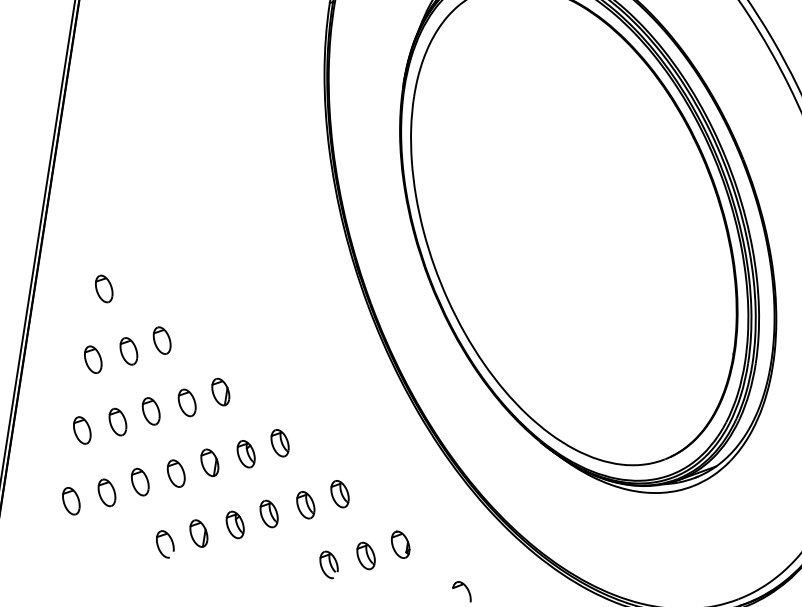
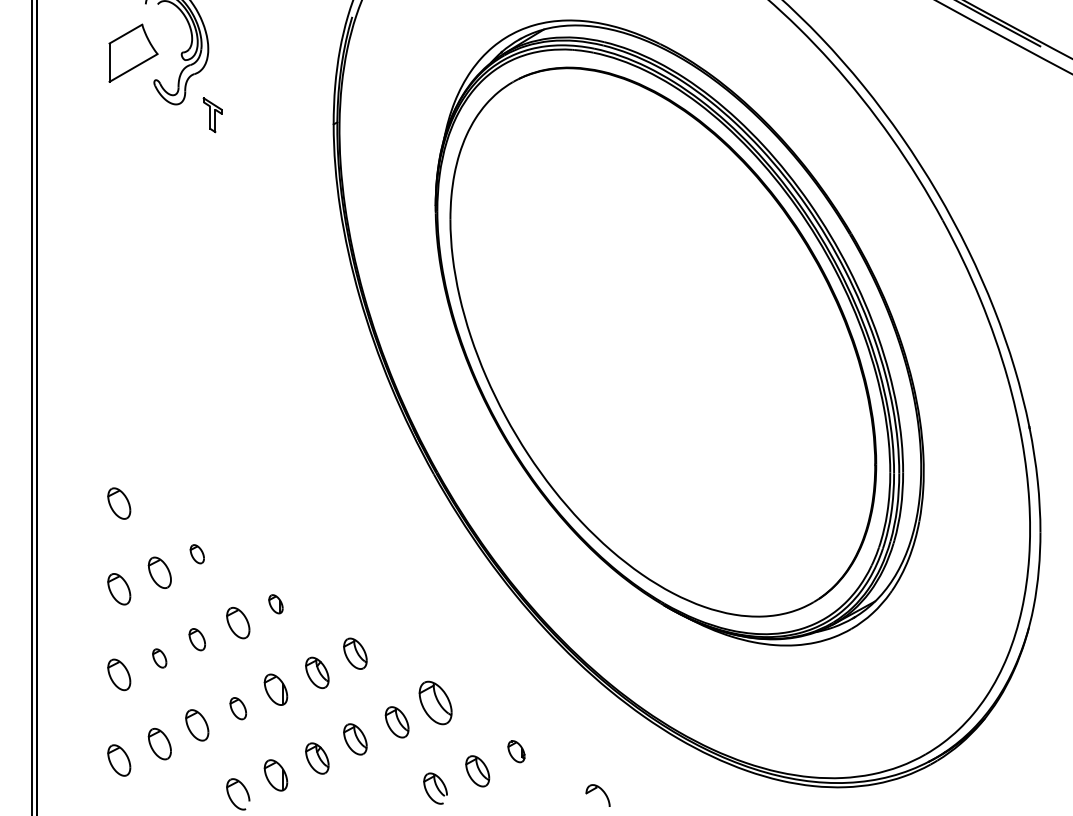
part: (162, 341) -> (197, 554), size x0.6
part: (220, 392) -> (275, 604), size x0.6
part: (151, 411) -> (197, 639), size x0.7
part: (117, 422) -> (159, 658), size x0.6
part: (176, 473) -> (238, 708), size x0.7
part: (340, 493) -> (435, 702), size x1.4
part: (400, 544) -> (516, 751), size x0.7

